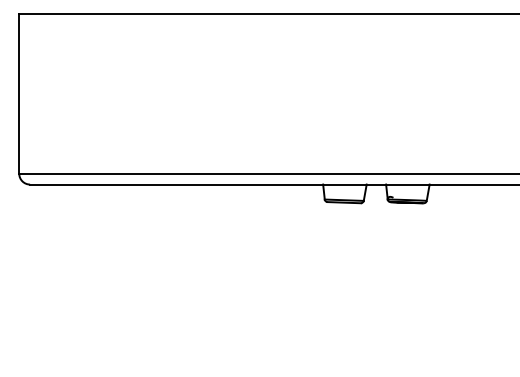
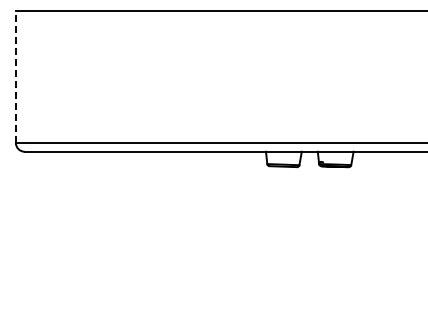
line: (18, 93) -> (15, 76), solid -> dashed

